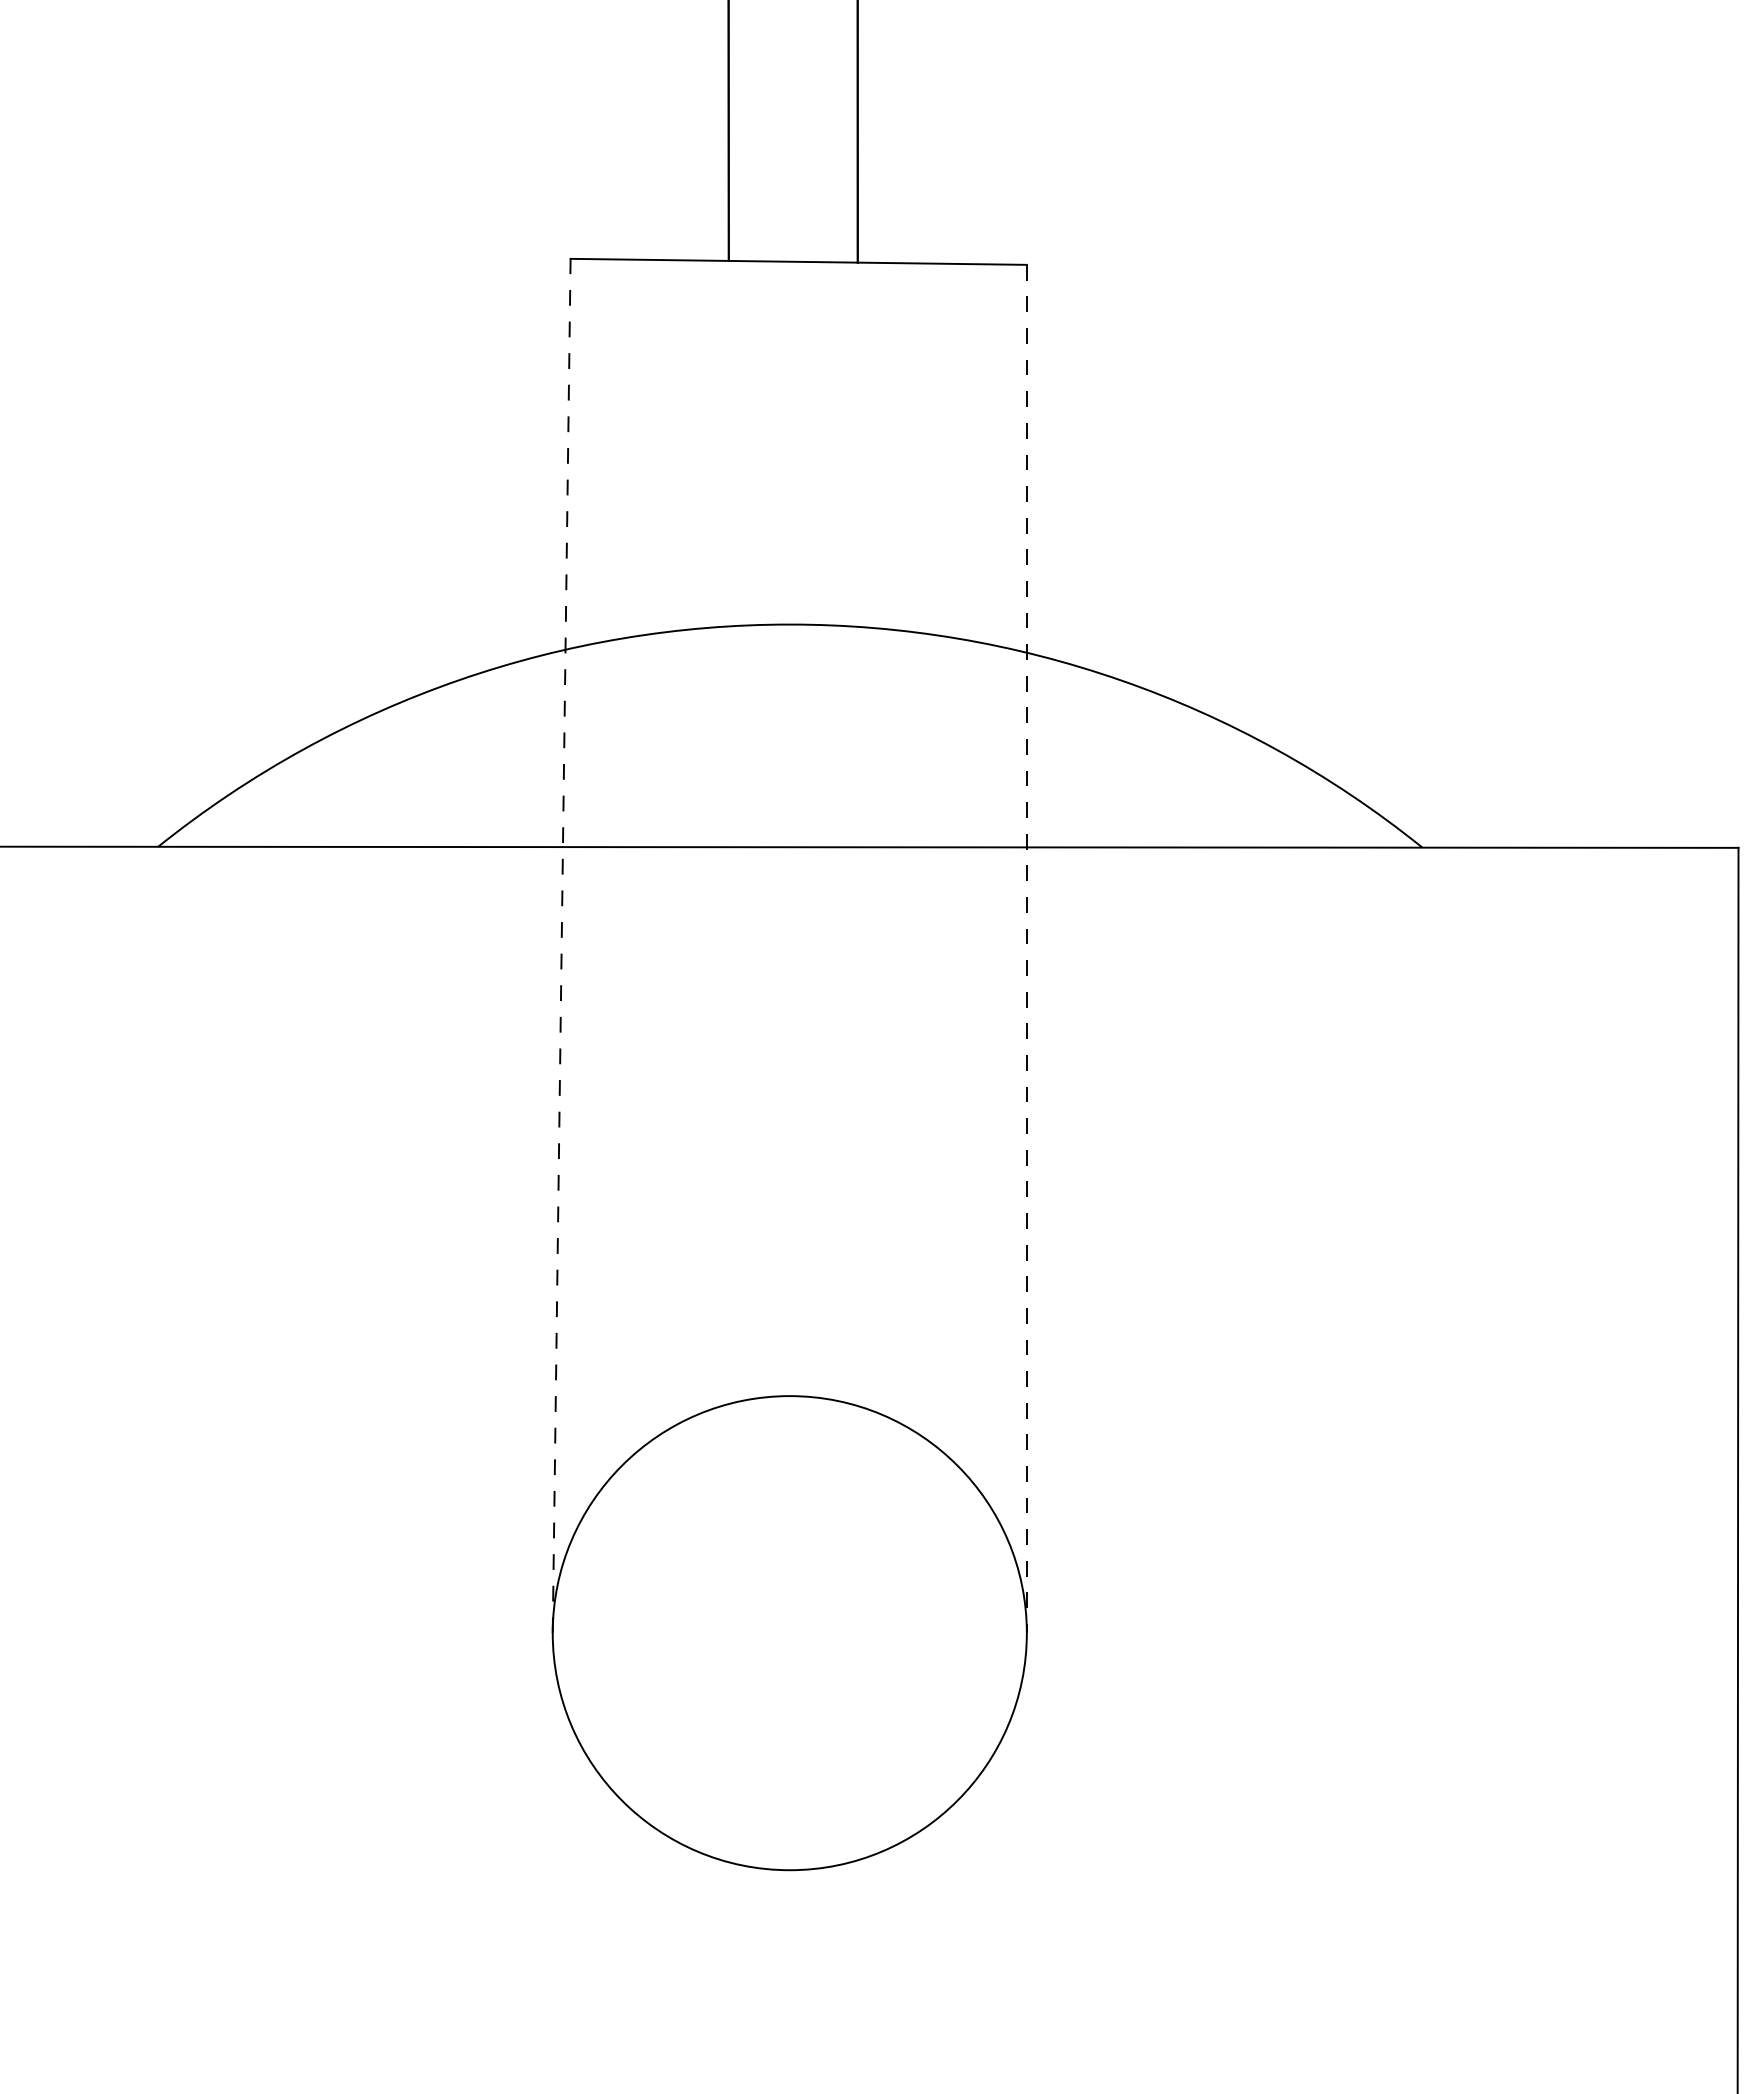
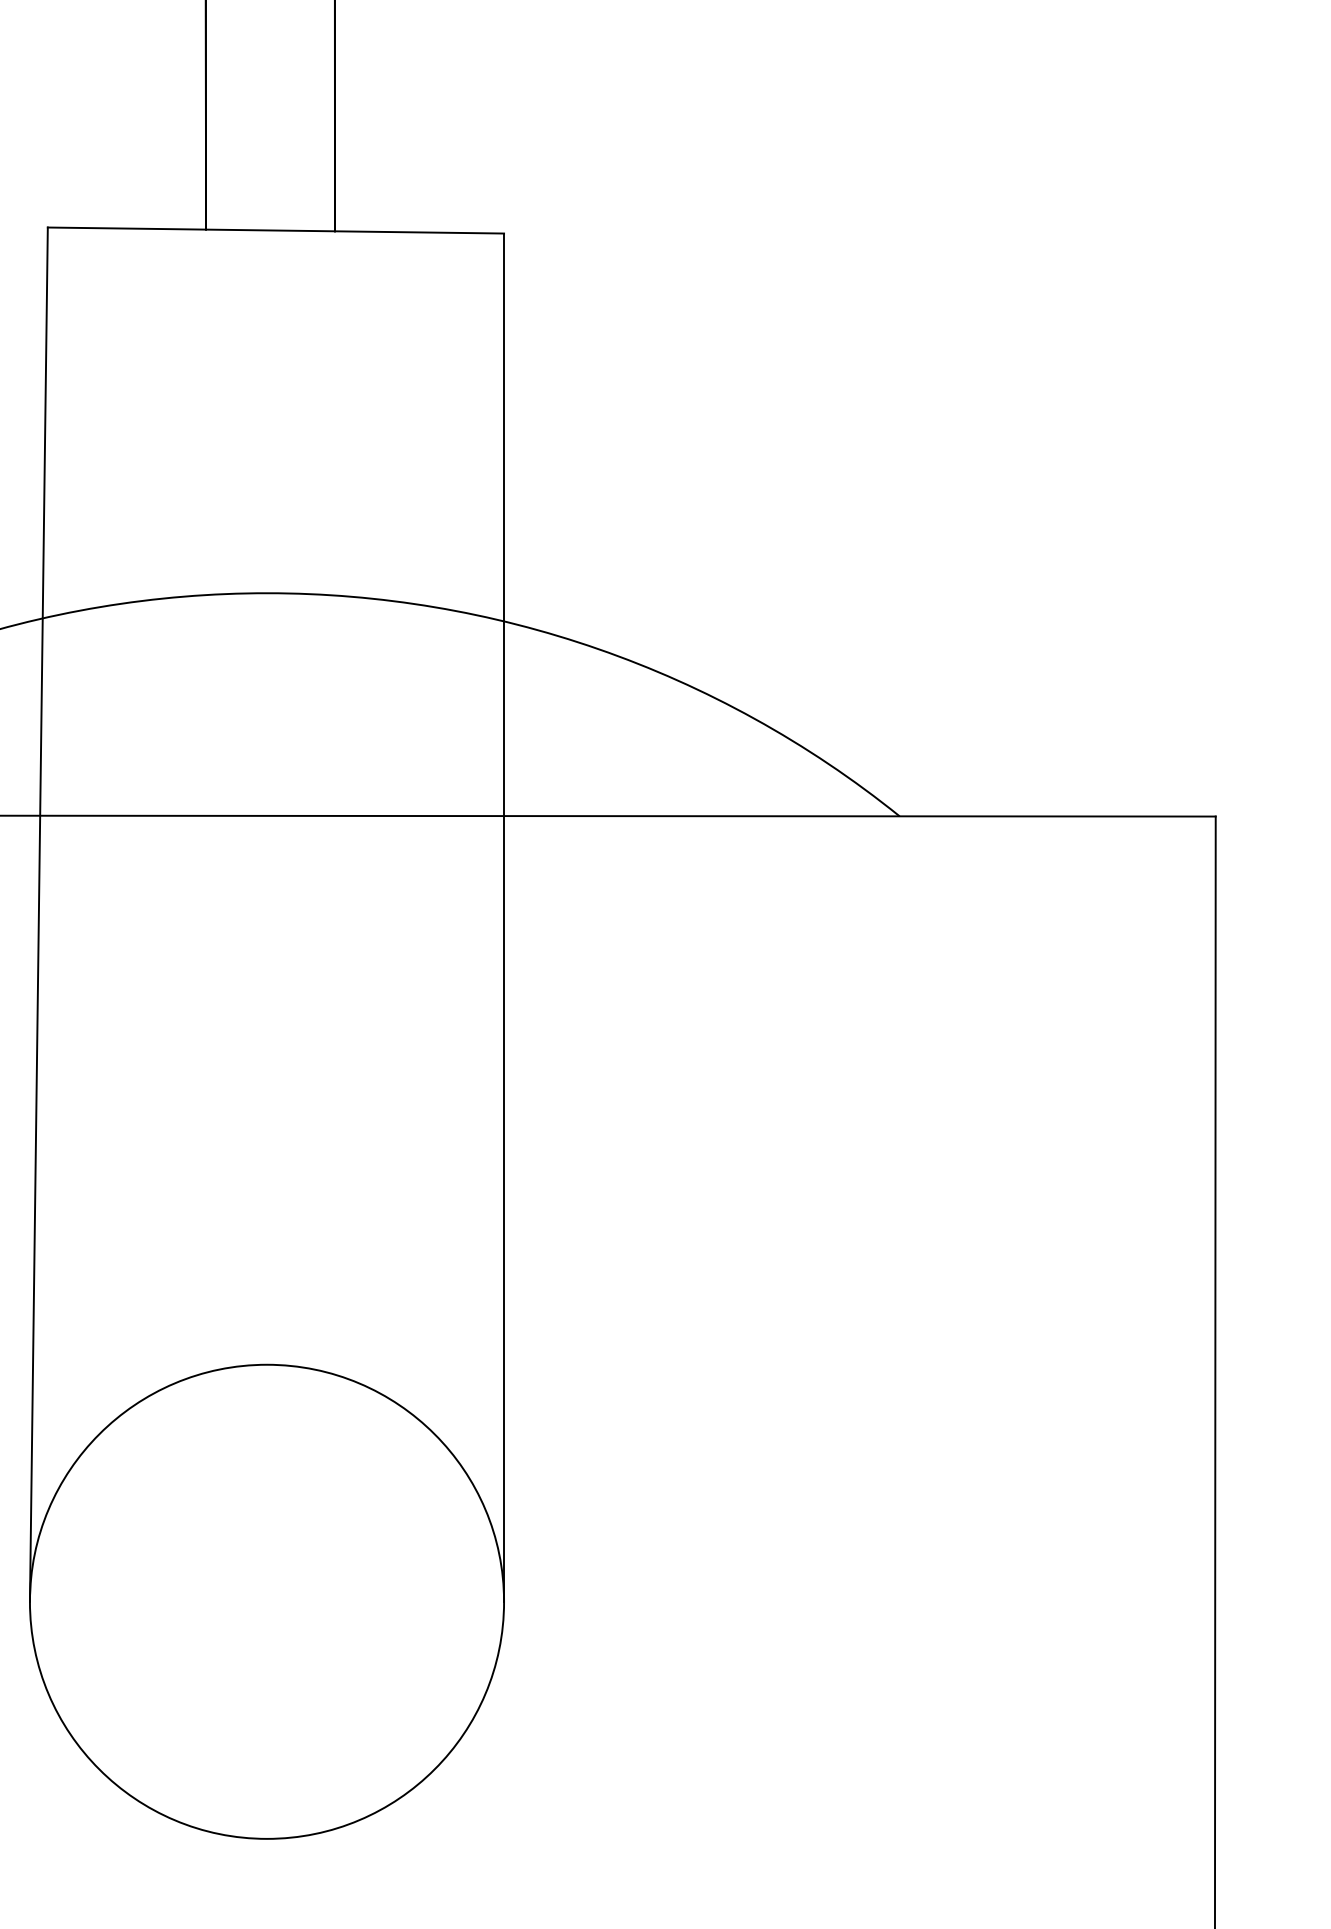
line: (561, 945) -> (38, 914), dashed -> solid
line: (1026, 949) -> (503, 918), dashed -> solid

